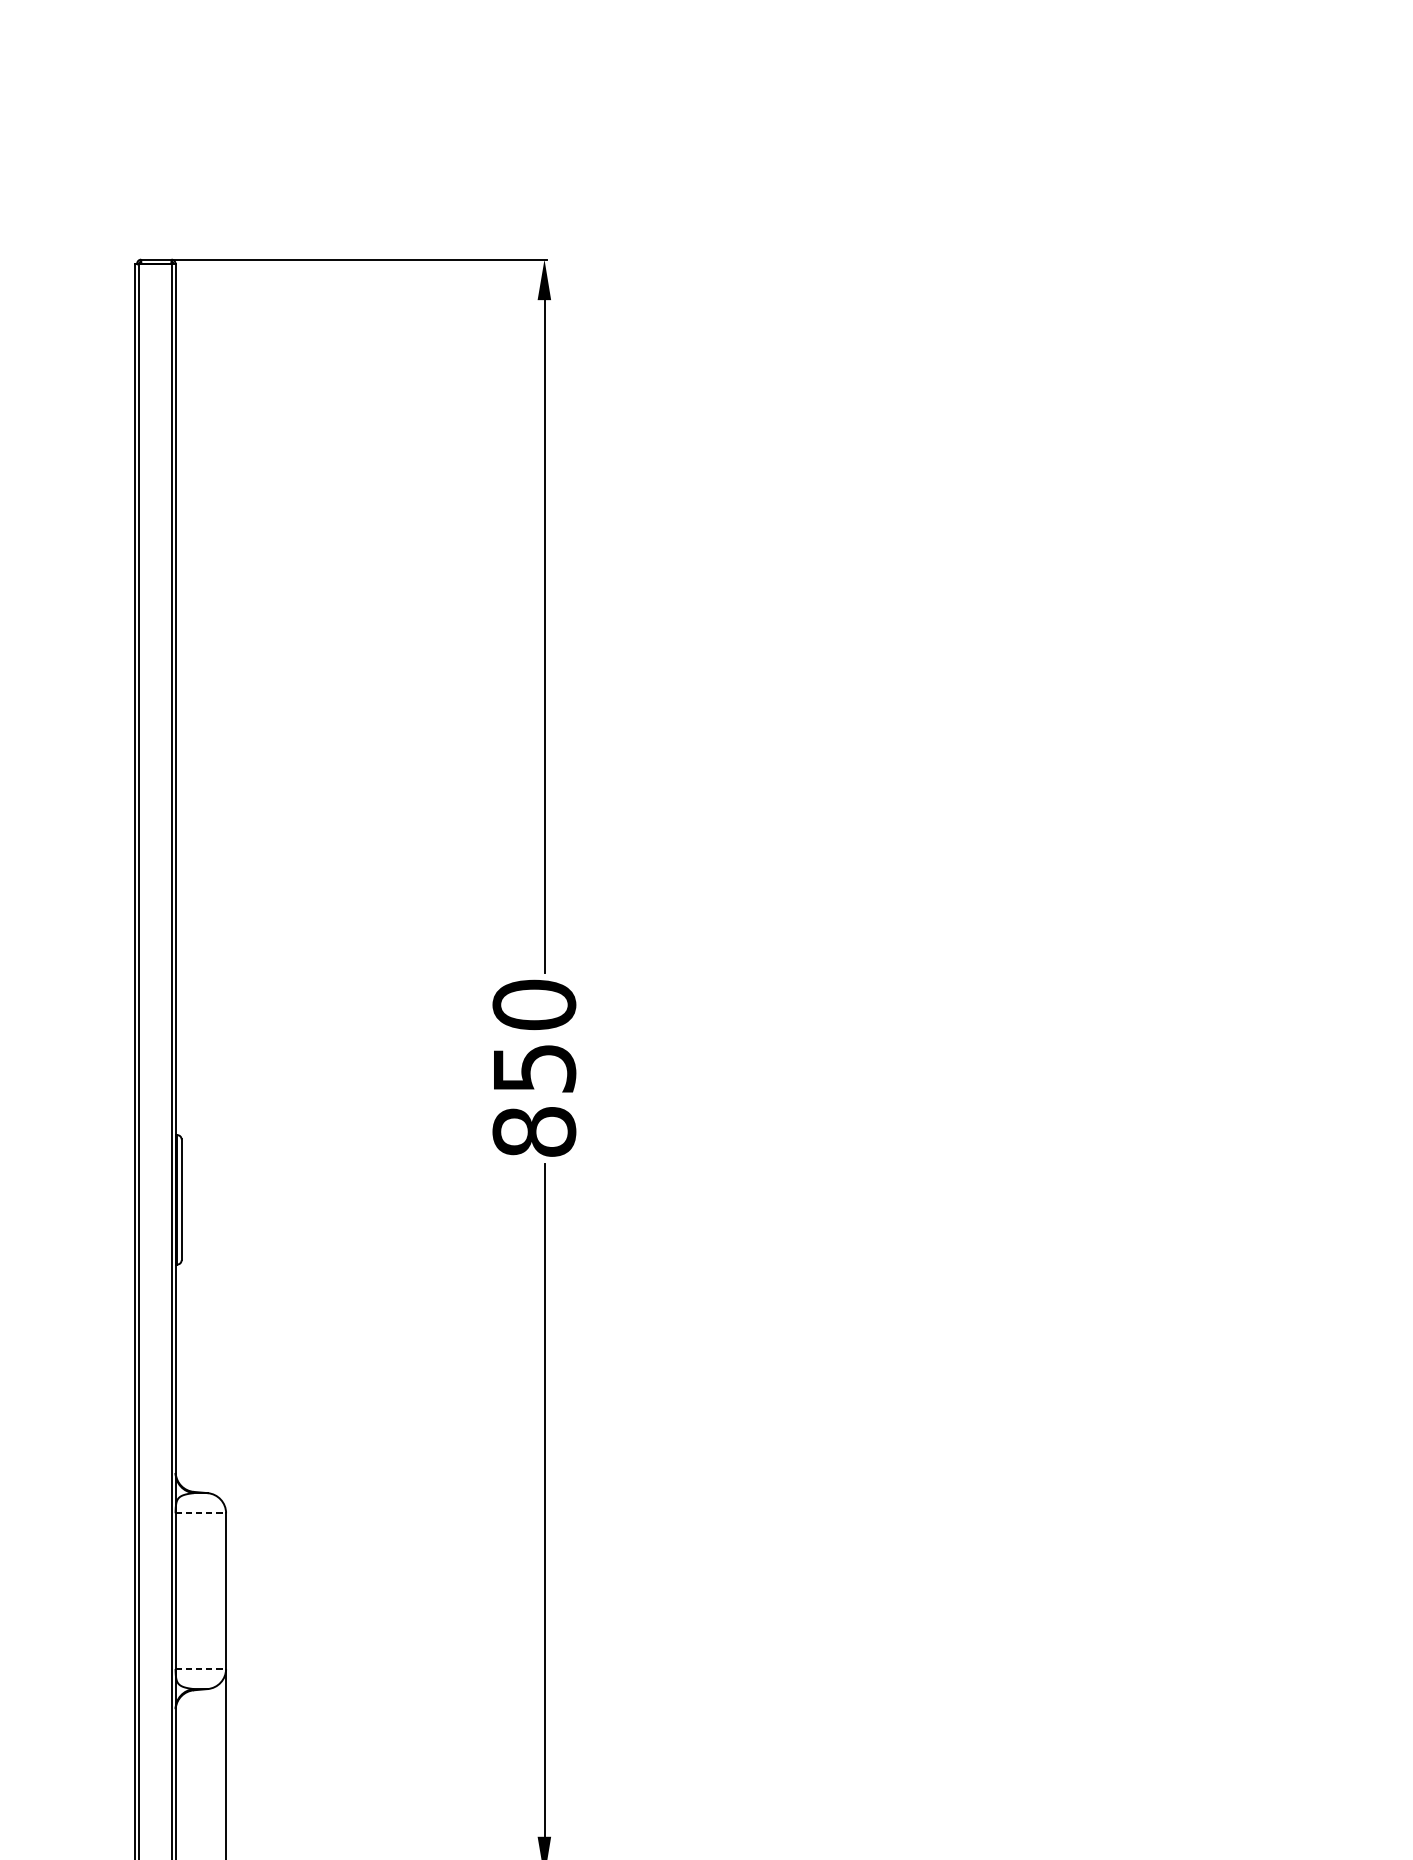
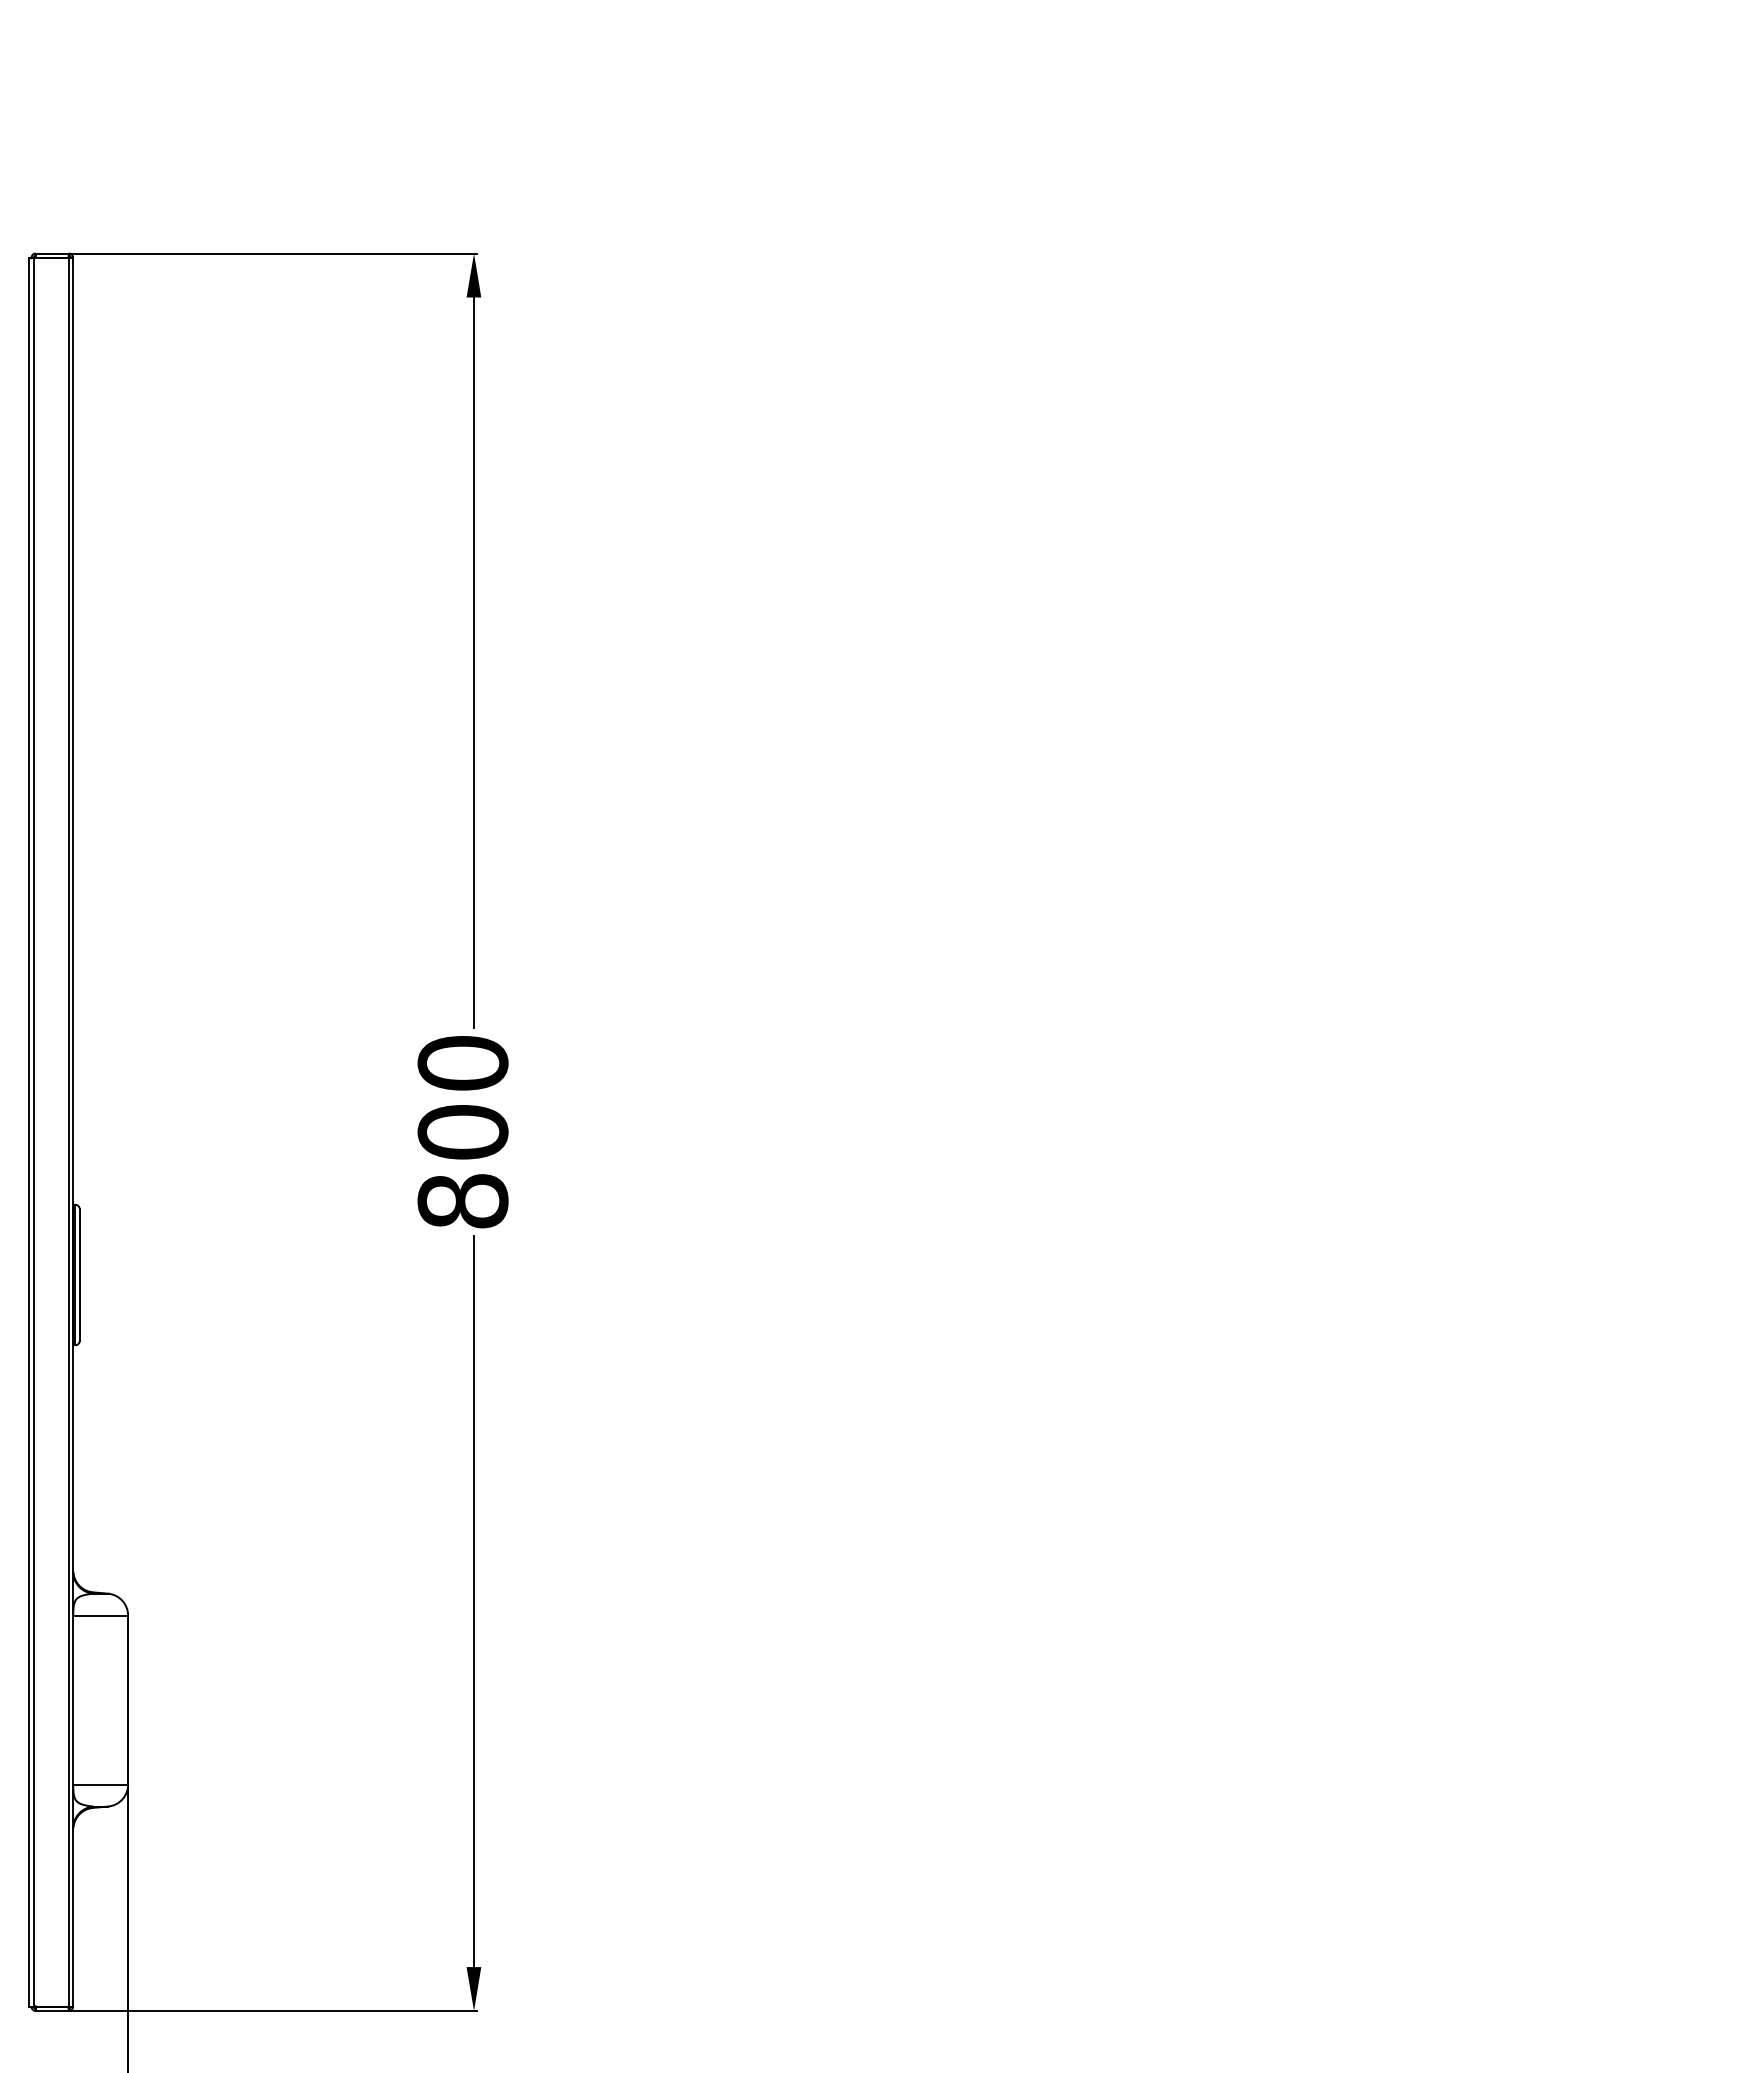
text: (533, 1068) -> (462, 1132), 850 -> 800
line: (201, 1513) -> (101, 1615), dashed -> solid
line: (201, 1668) -> (101, 1784), dashed -> solid

